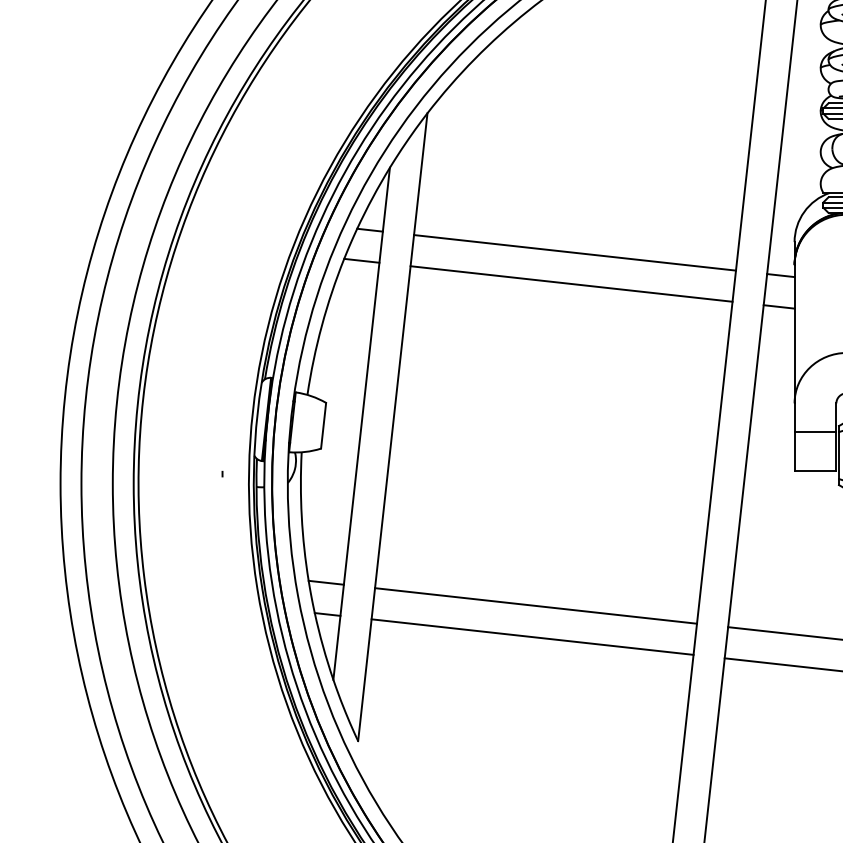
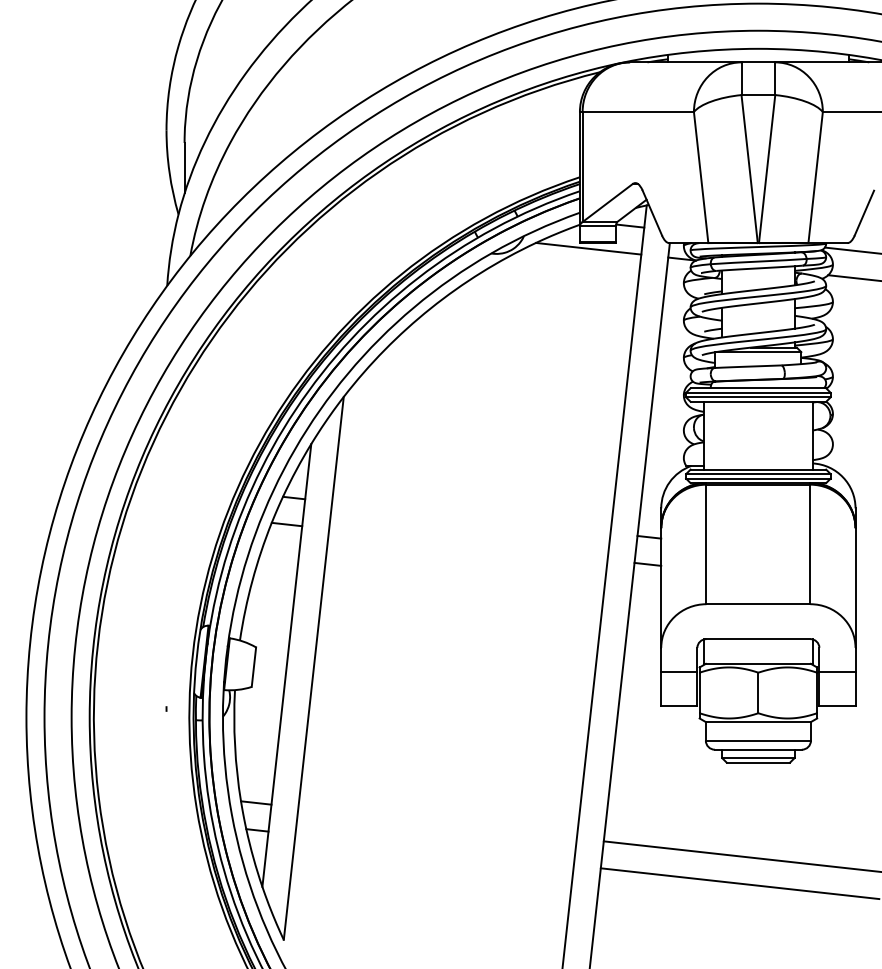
line: (575, 252) -> (471, 517), removed
line: (571, 283) -> (468, 544), removed
line: (535, 605) -> (437, 822), removed
line: (532, 636) -> (434, 849), removed

